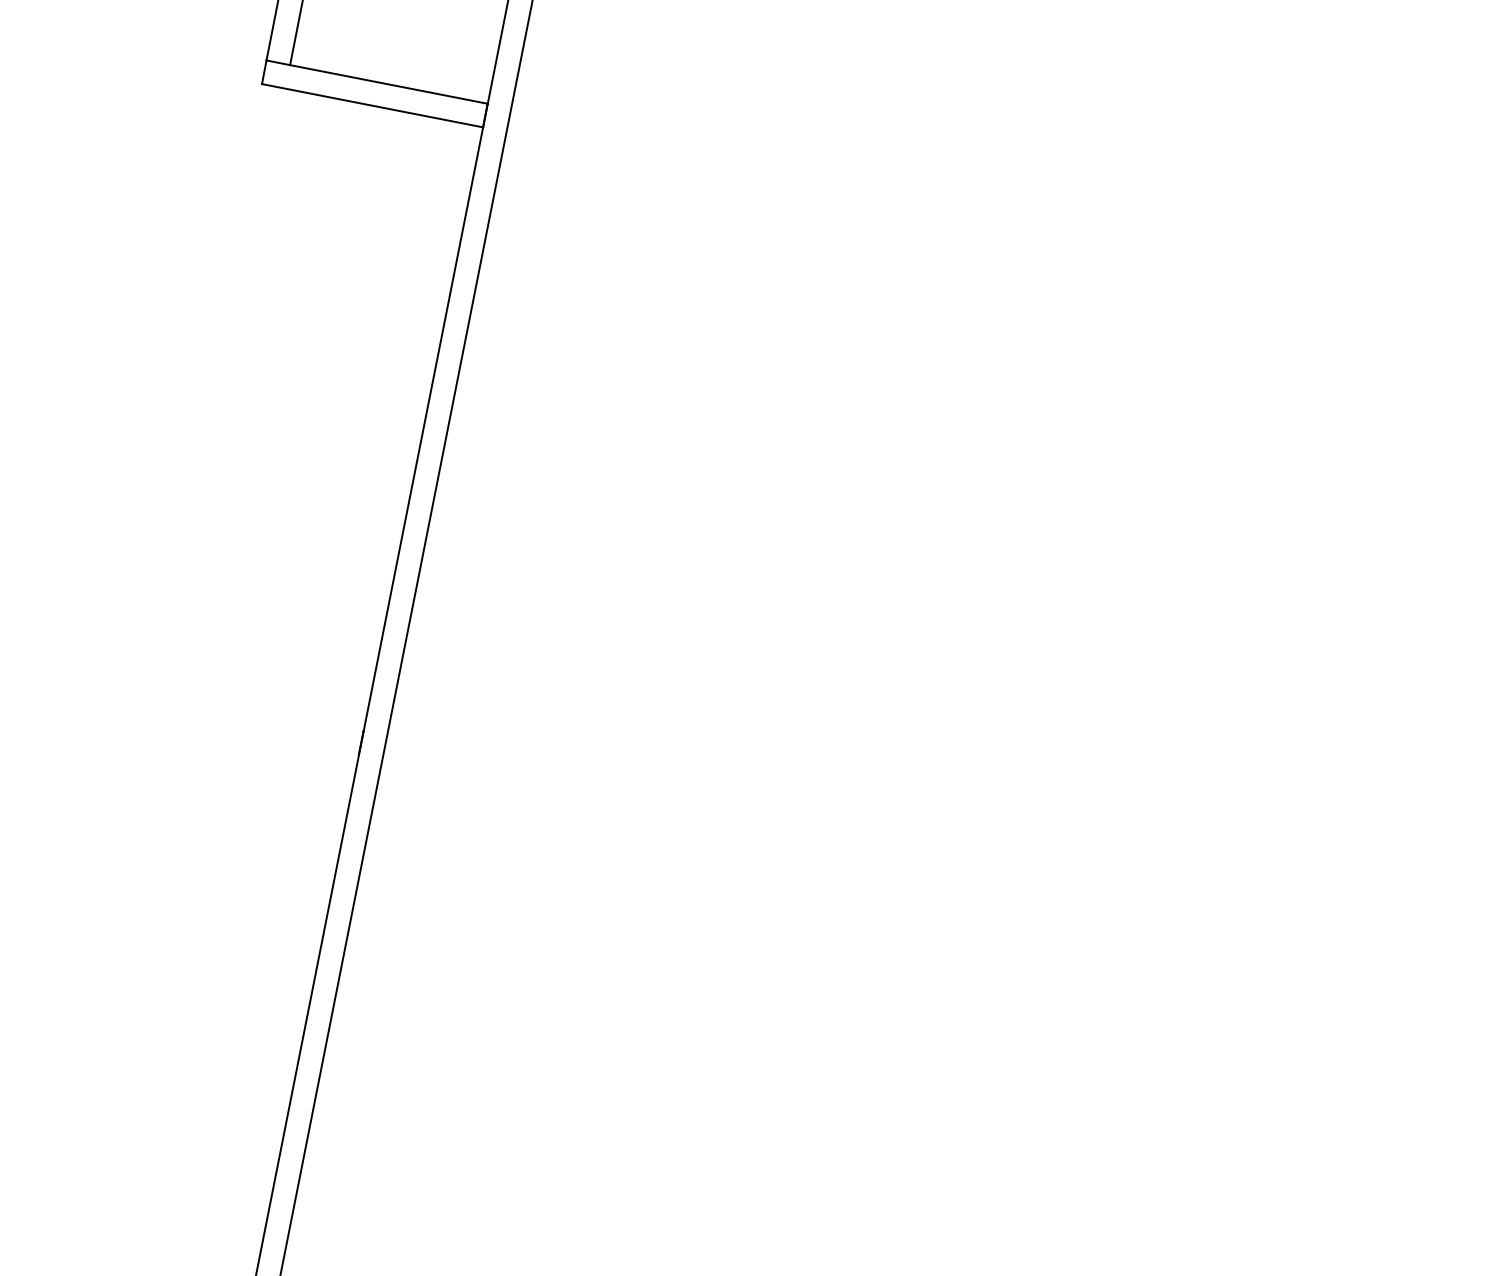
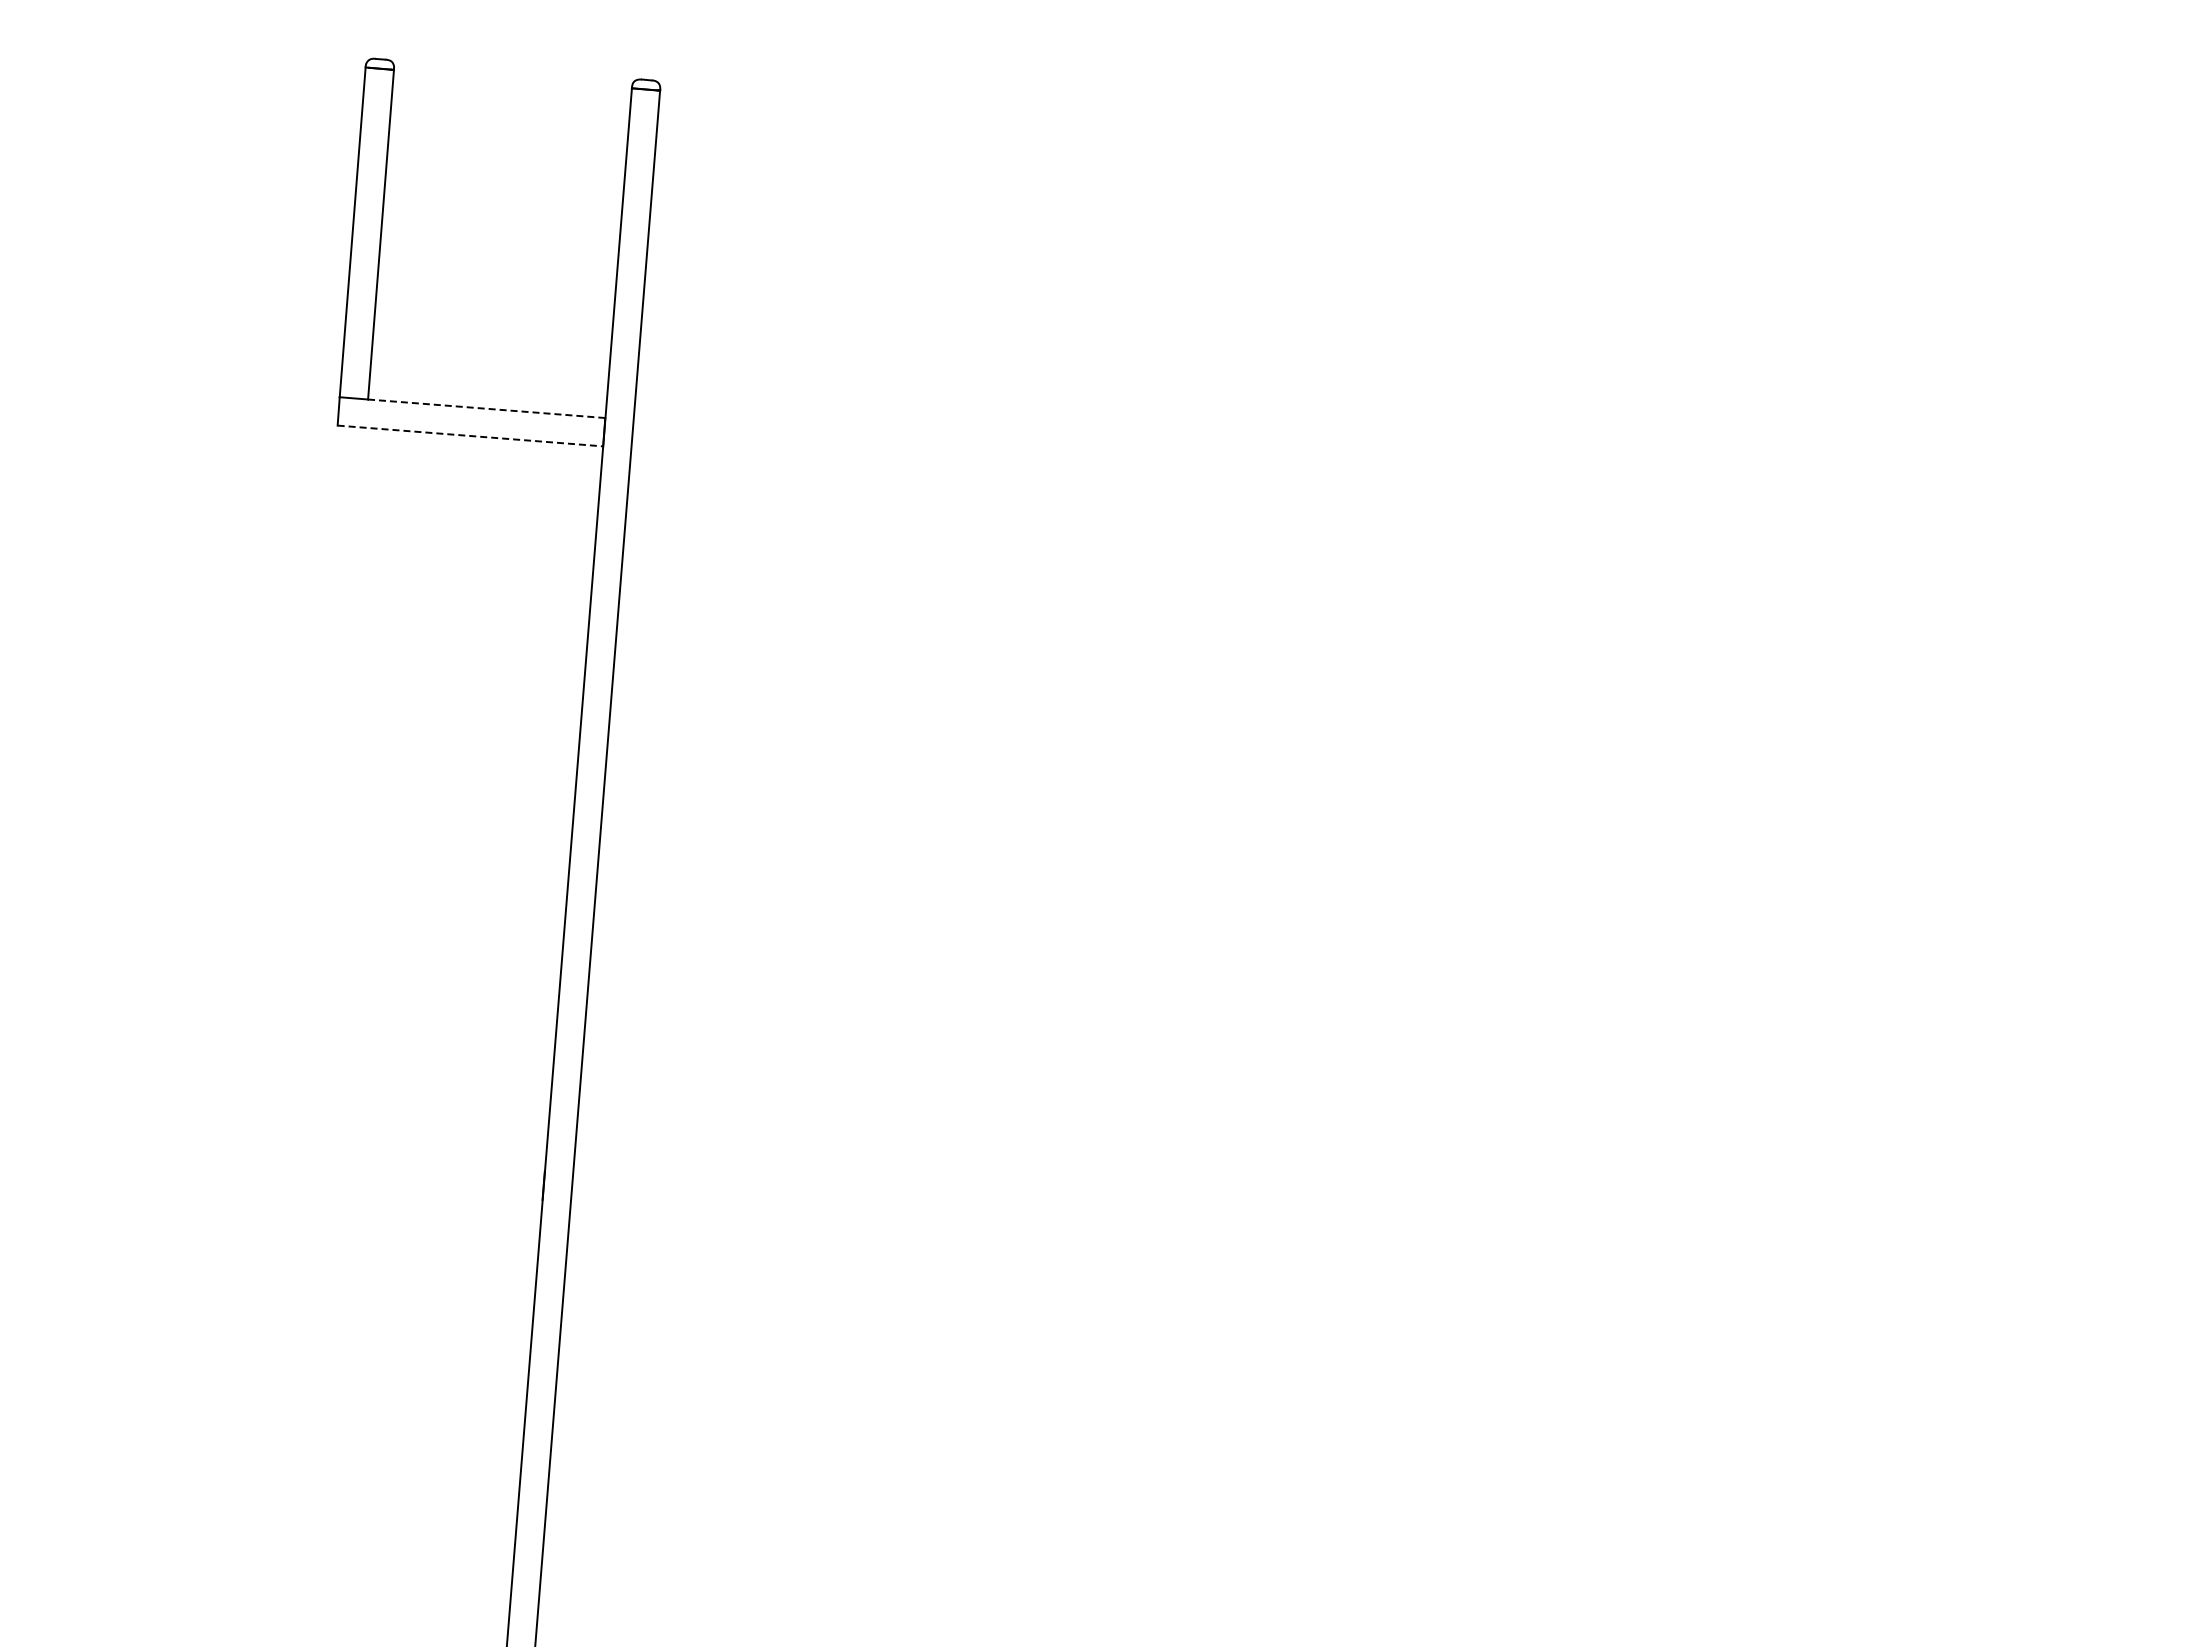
line: (388, 84) -> (486, 408), solid -> dashed
line: (372, 106) -> (470, 436), solid -> dashed

